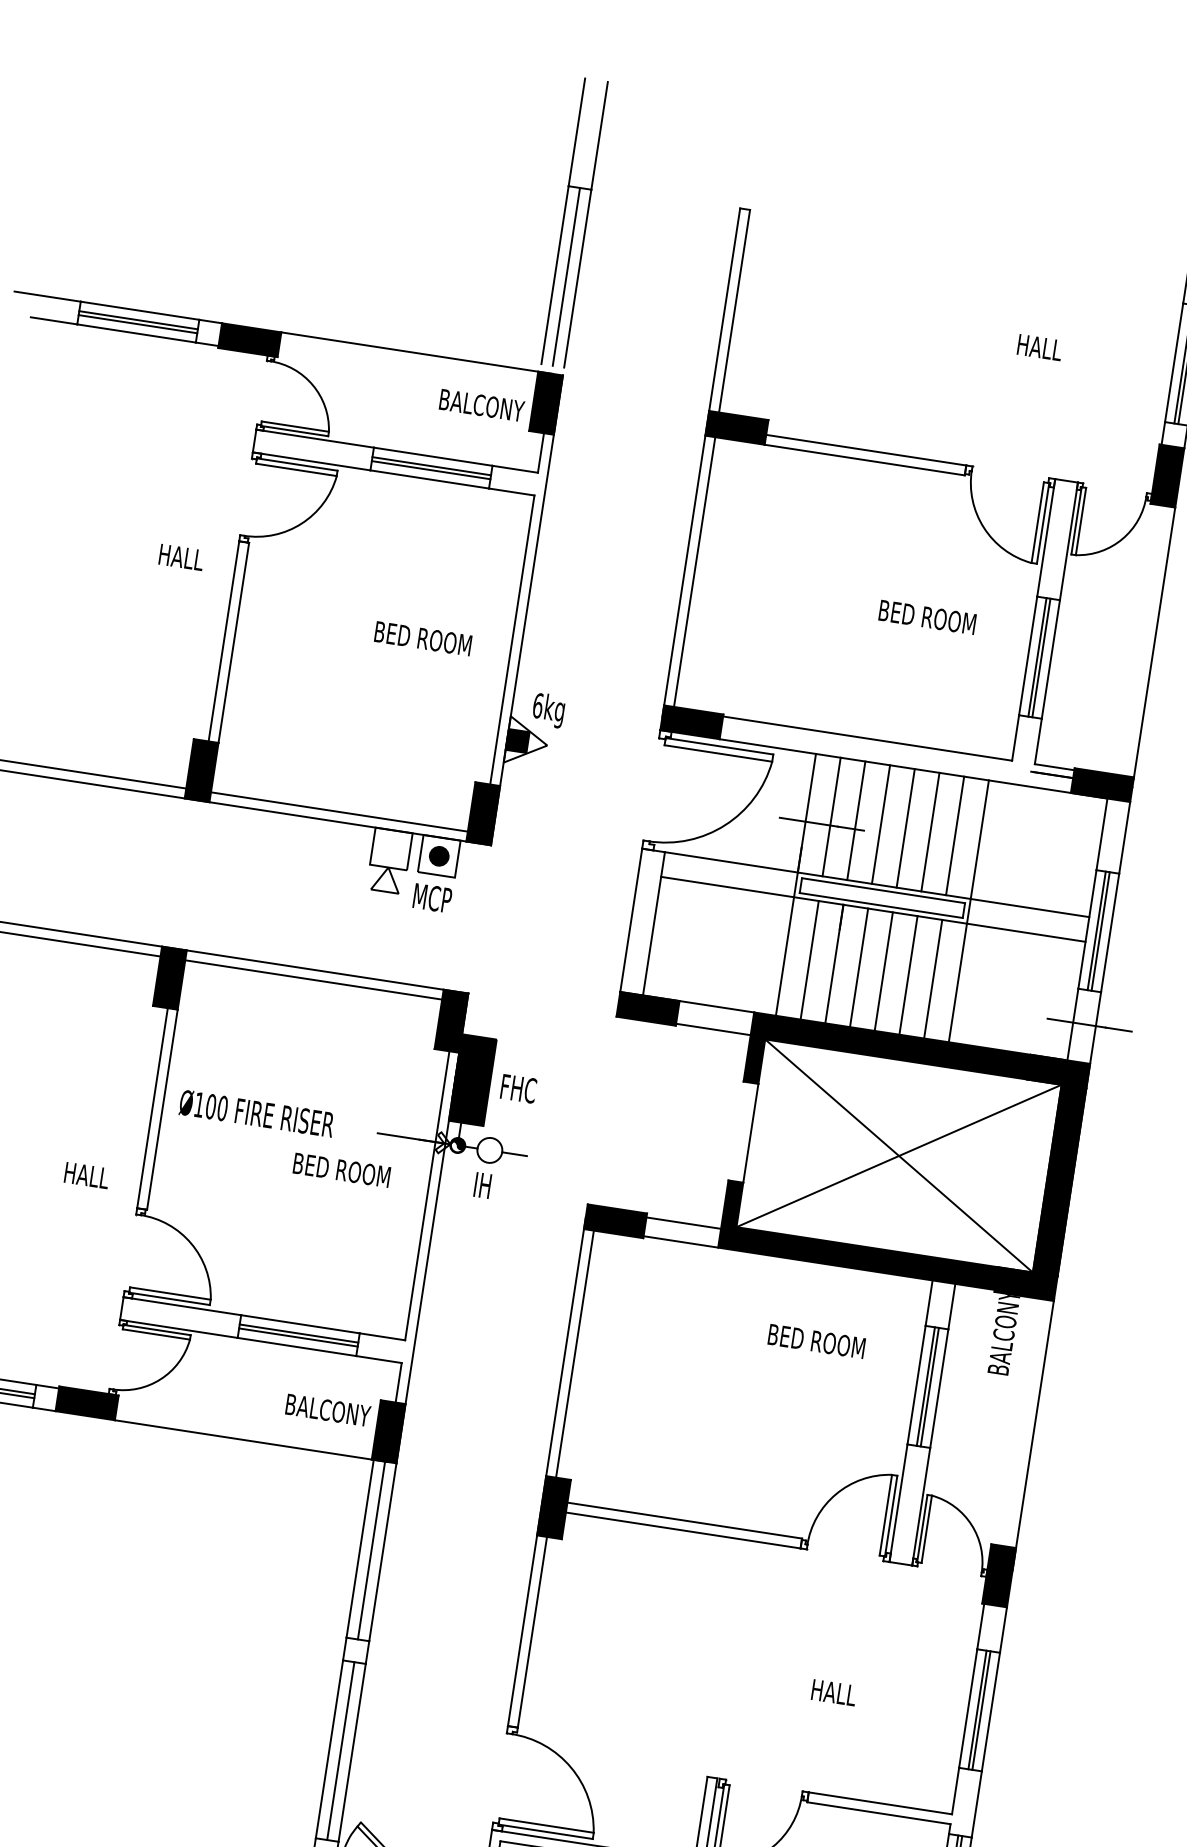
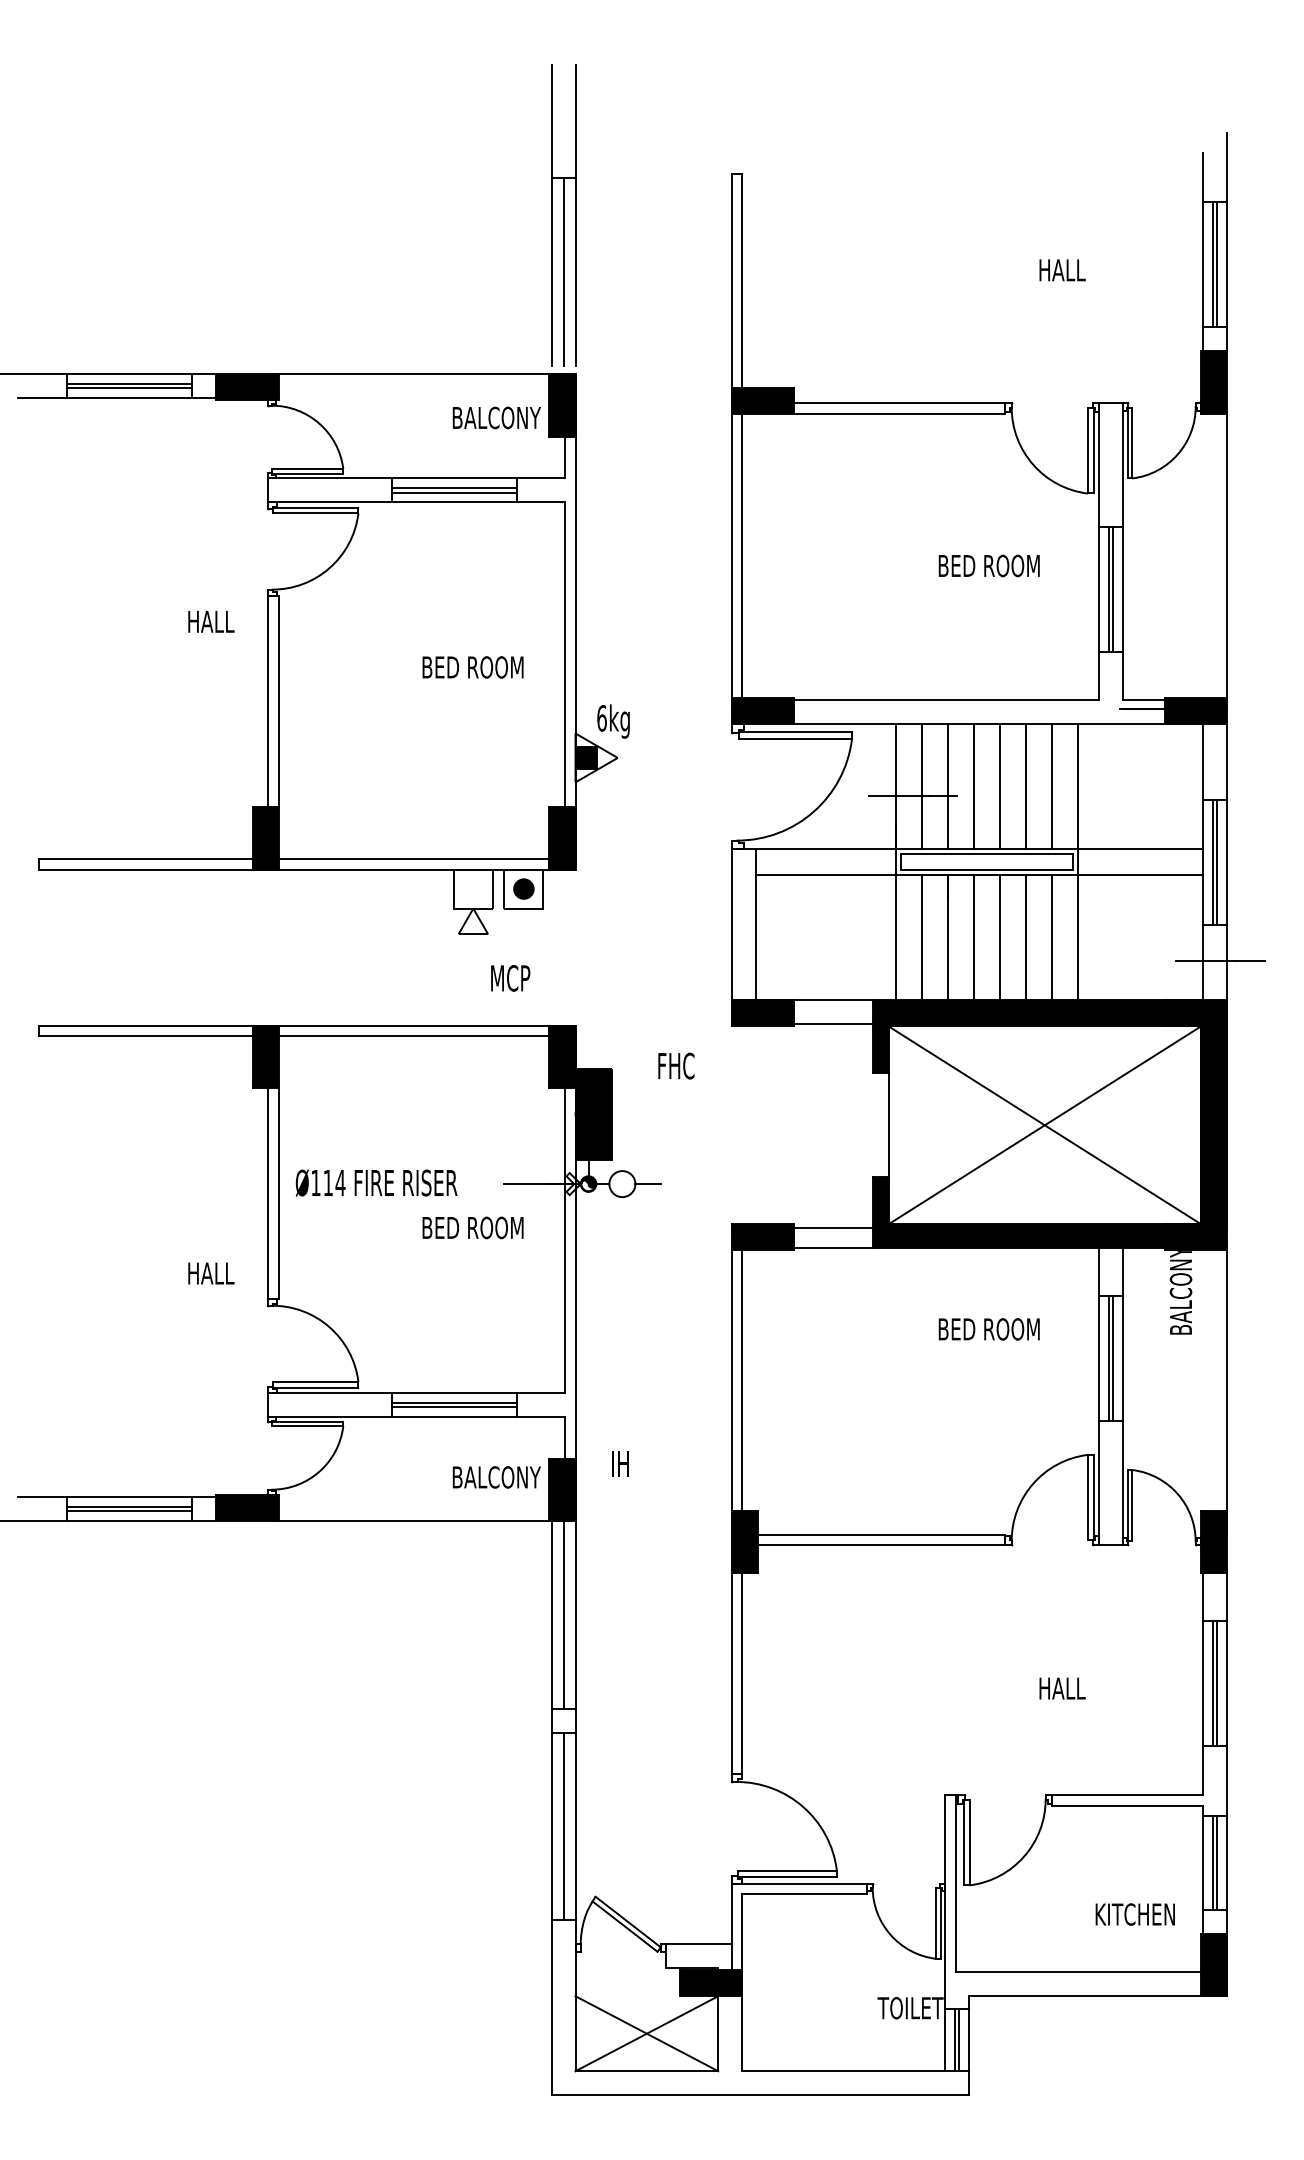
text: (432, 898) -> (510, 978), moved
text: (518, 1088) -> (676, 1065), moved
text: (217, 1107) -> (334, 1182), Ø100 -> Ø114
text: (482, 1184) -> (620, 1463), moved

